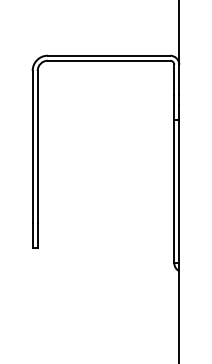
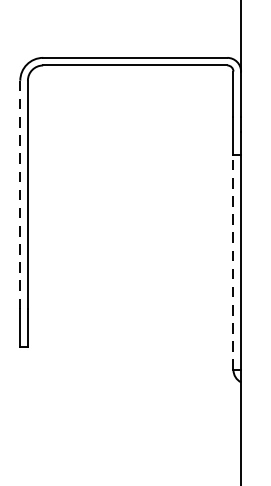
line: (32, 146) -> (20, 194), solid -> dashed
line: (174, 191) -> (233, 262), solid -> dashed

